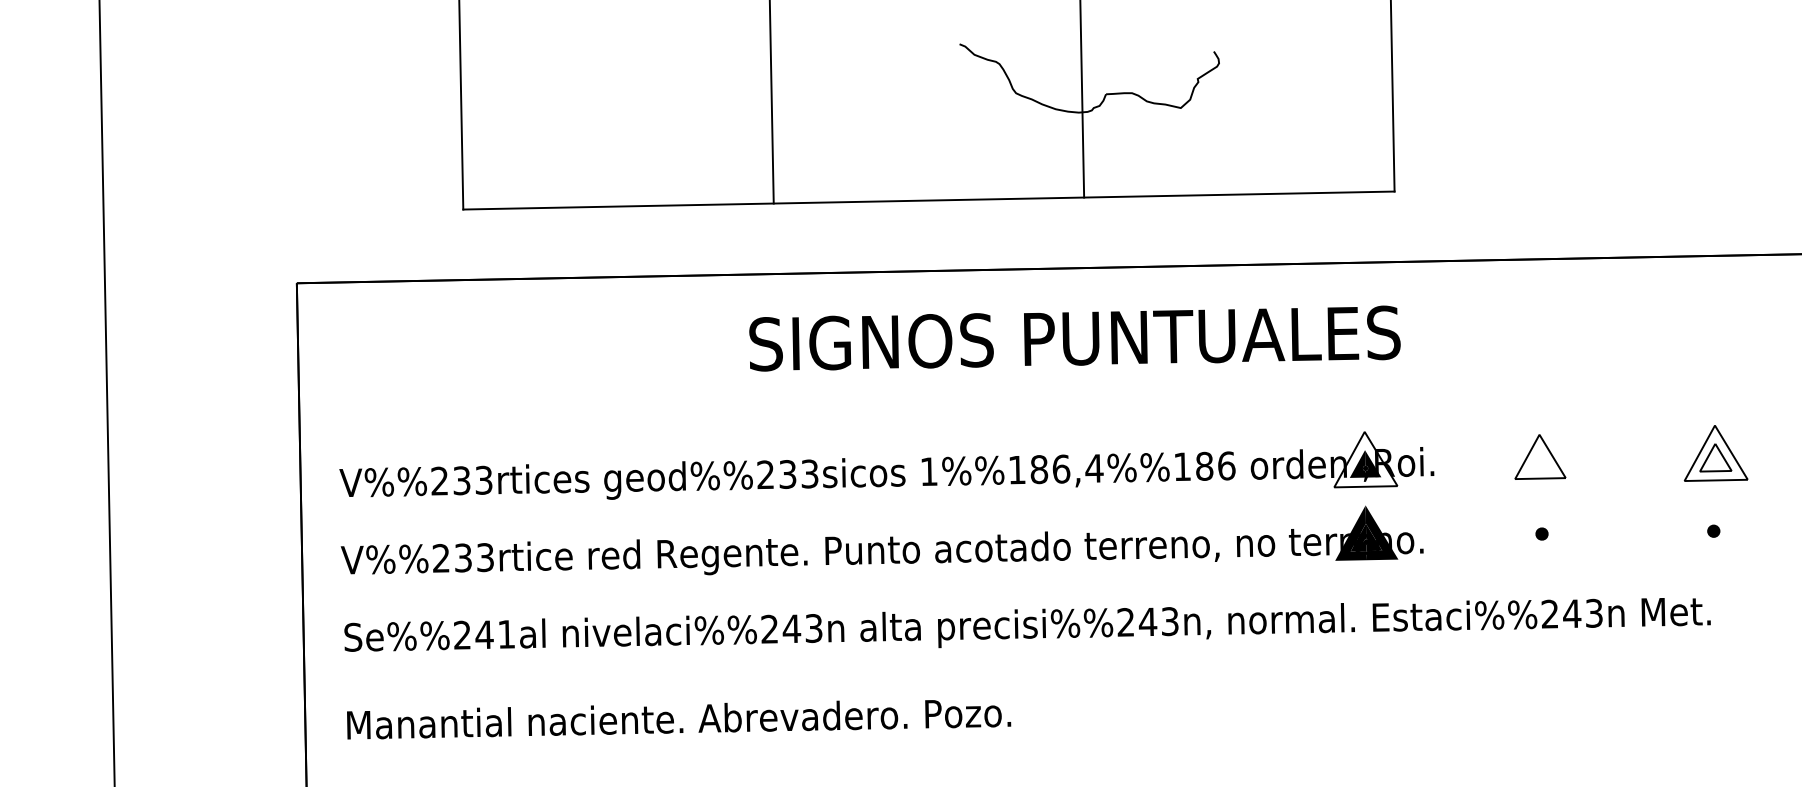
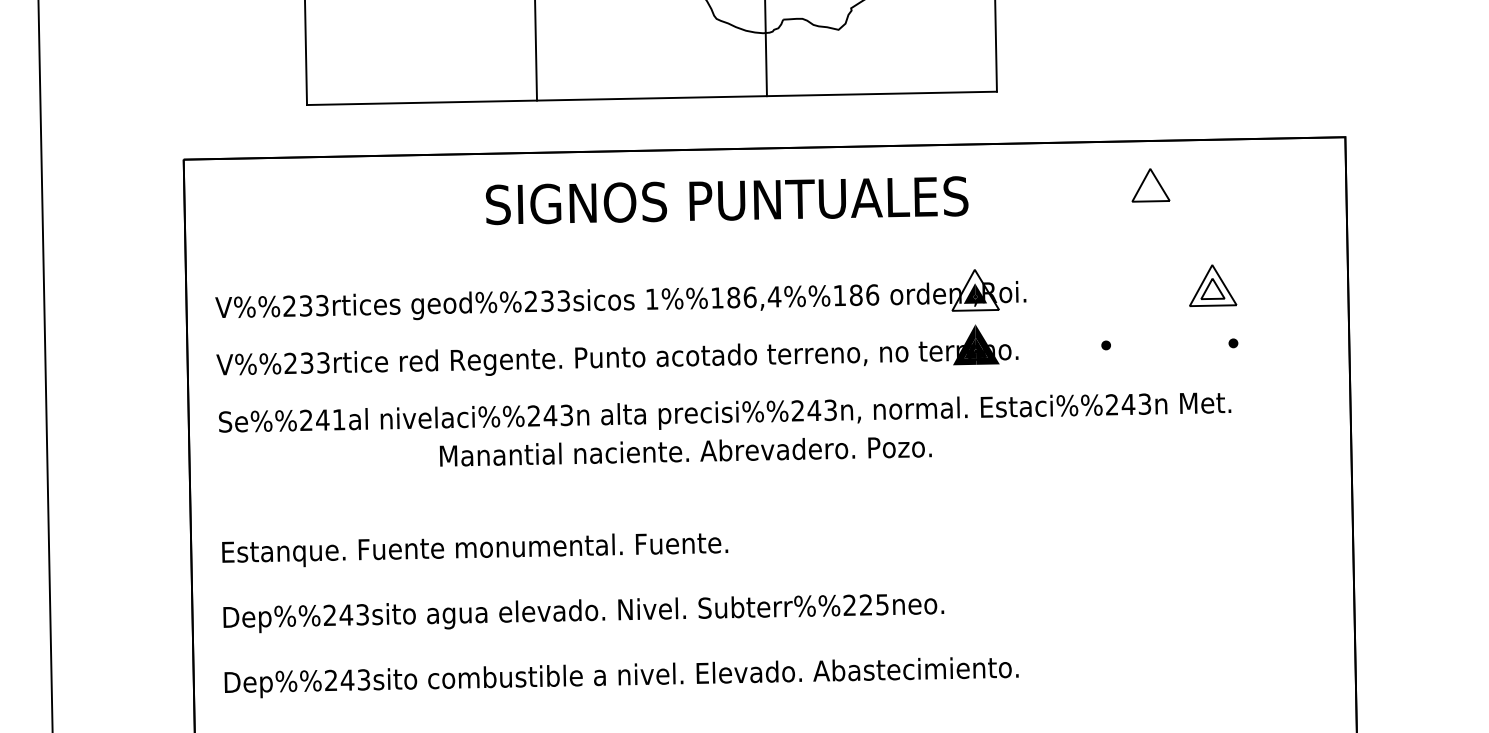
text: (1075, 338) -> (727, 200), moved
part: (1716, 453) -> (1213, 285), moved
part: (1539, 457) -> (1150, 185), moved
text: (678, 719) -> (685, 451), moved

